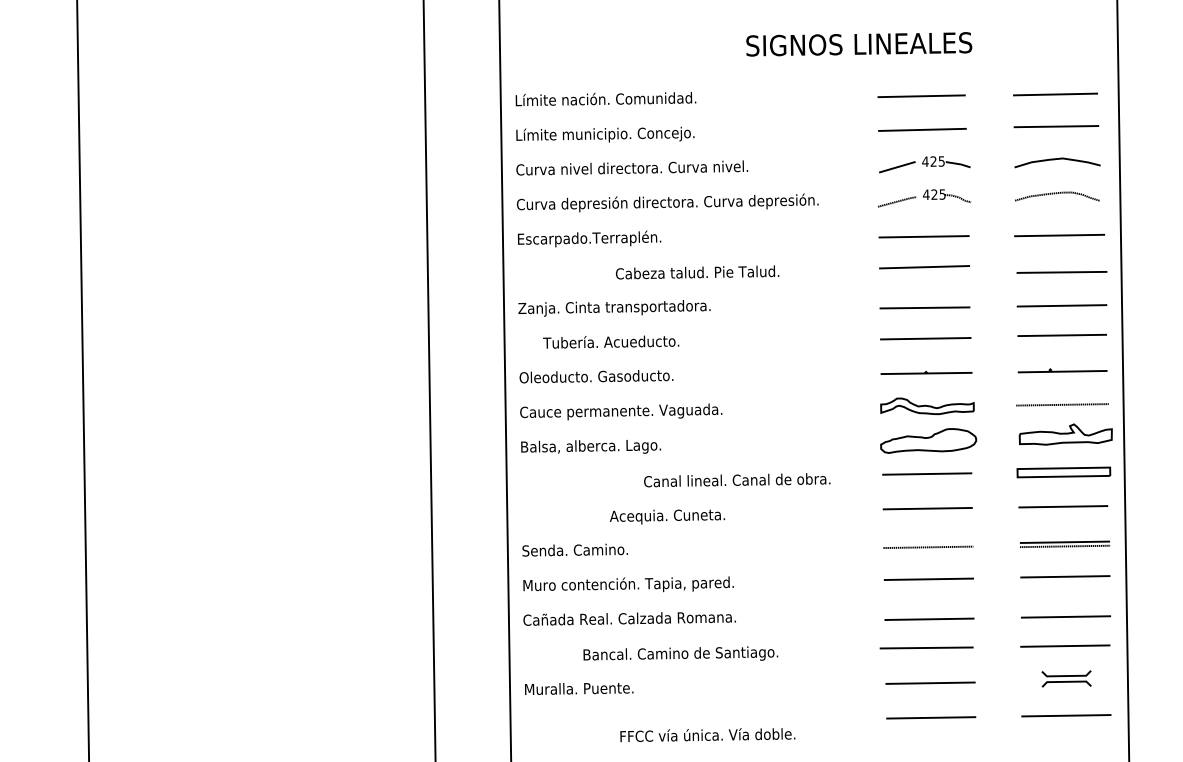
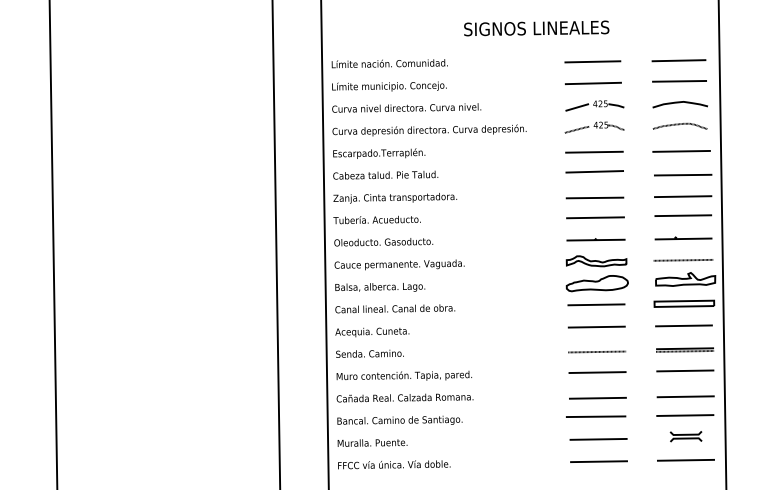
text: (858, 44) -> (536, 28), moved
text: (697, 271) -> (385, 174), moved
text: (610, 341) -> (376, 219), moved
text: (737, 479) -> (395, 308), moved
text: (667, 517) -> (372, 332), moved
text: (680, 652) -> (399, 419), moved
text: (708, 734) -> (394, 464), moved

